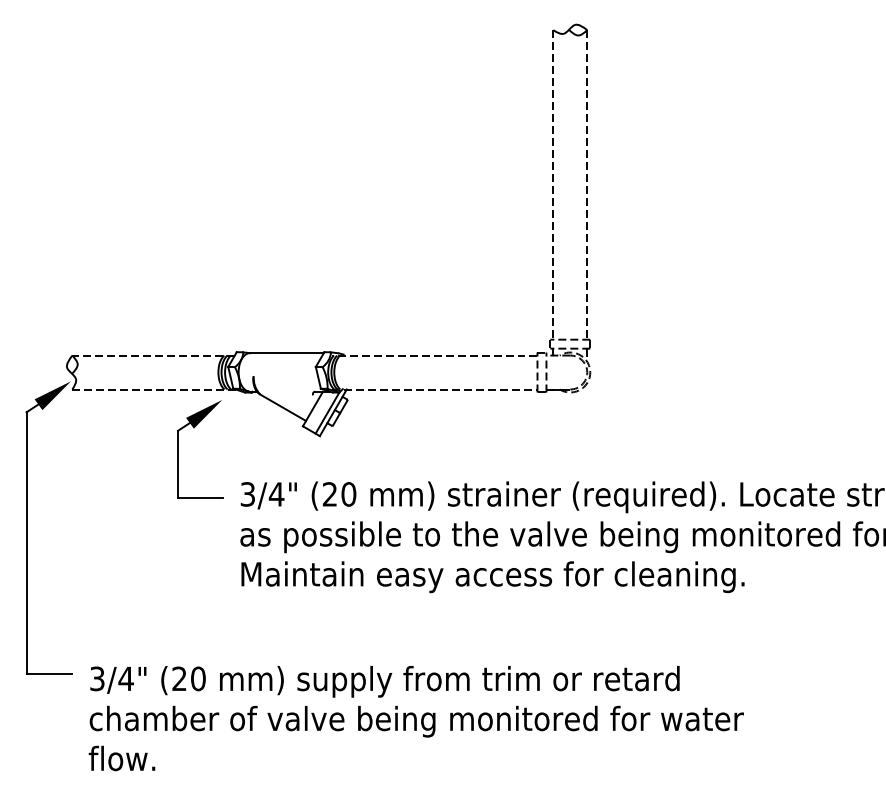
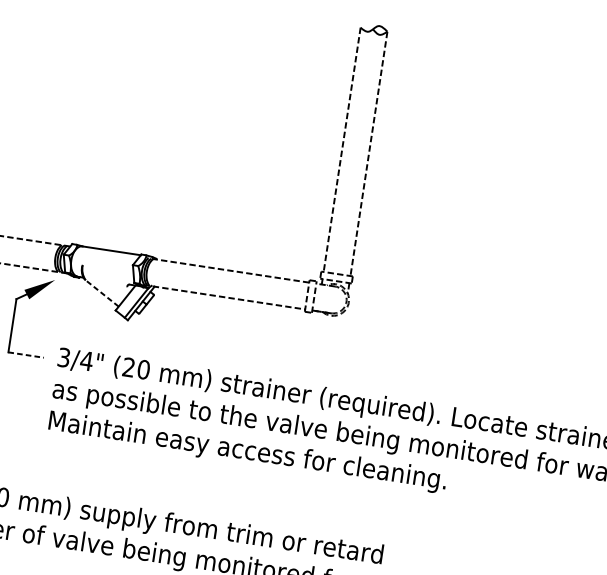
line: (282, 407) -> (101, 293), solid -> dashed
line: (200, 498) -> (26, 355), solid -> dashed

